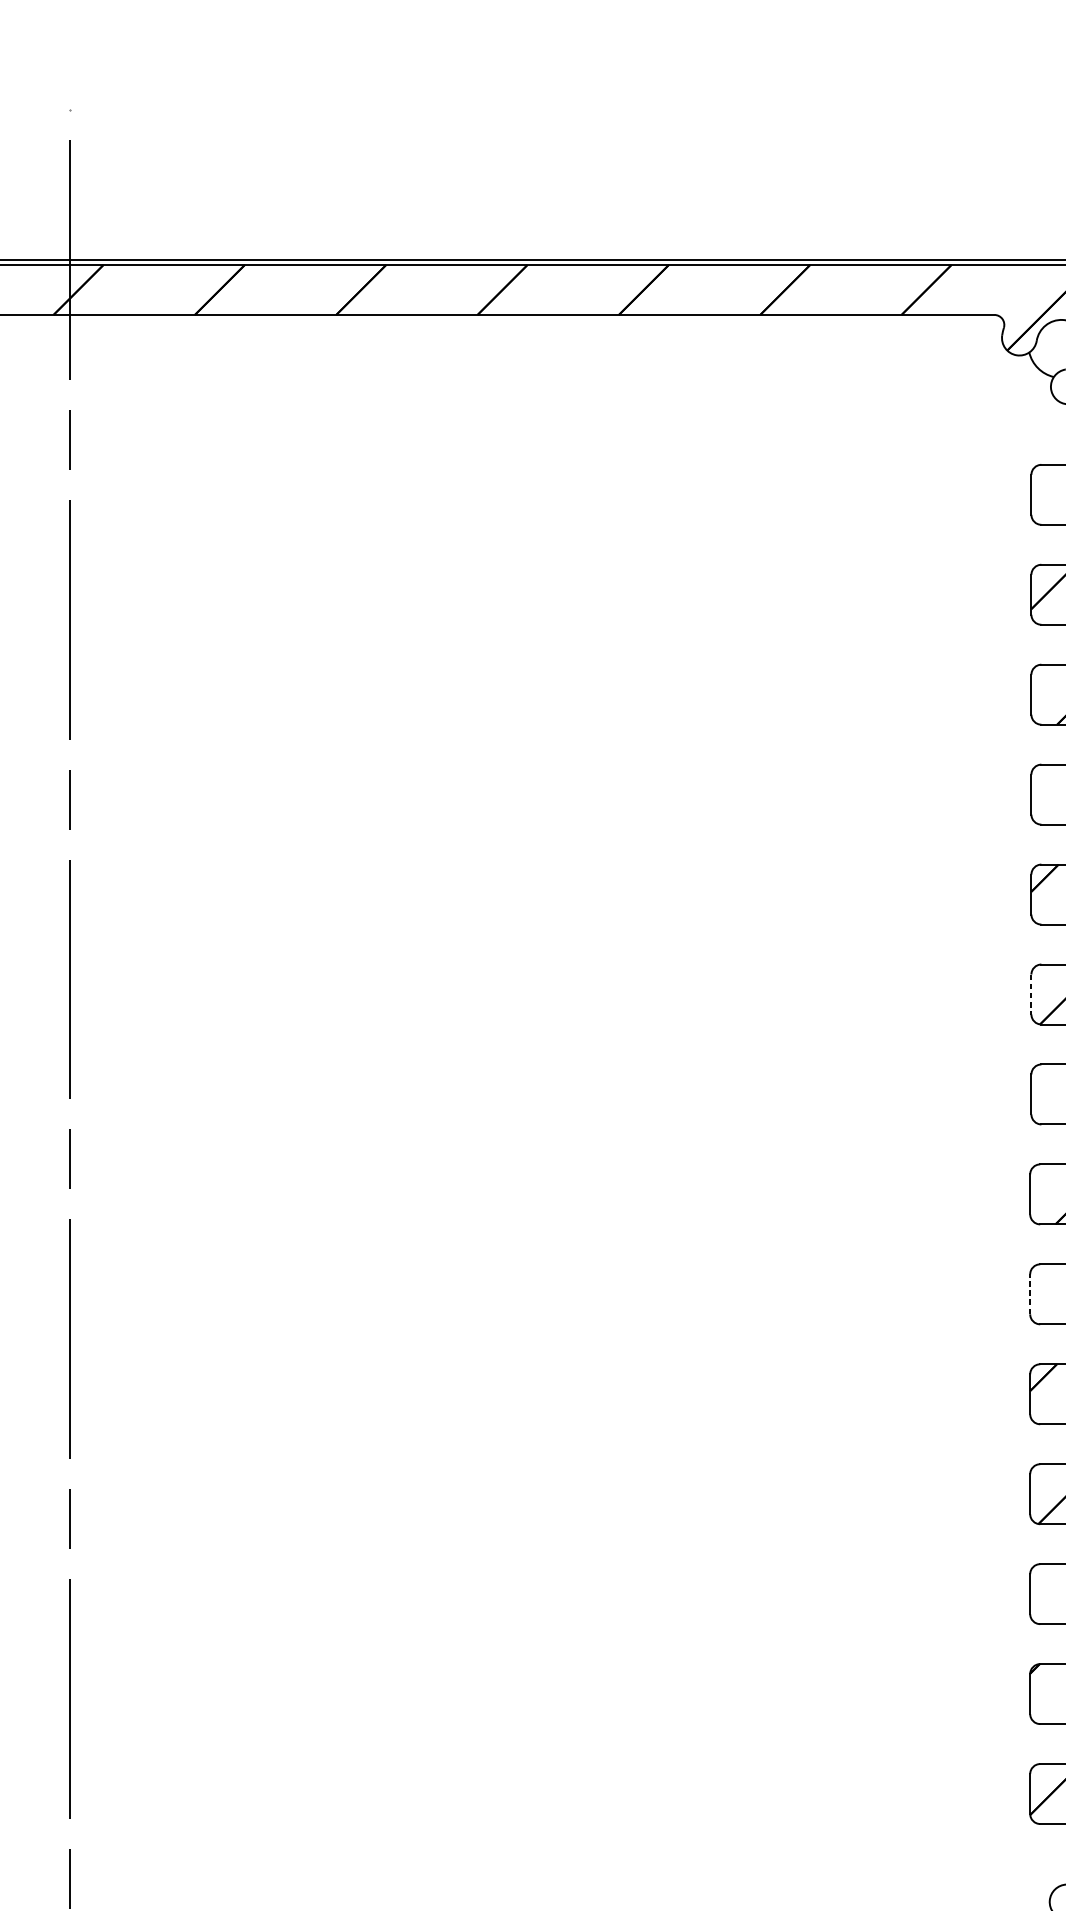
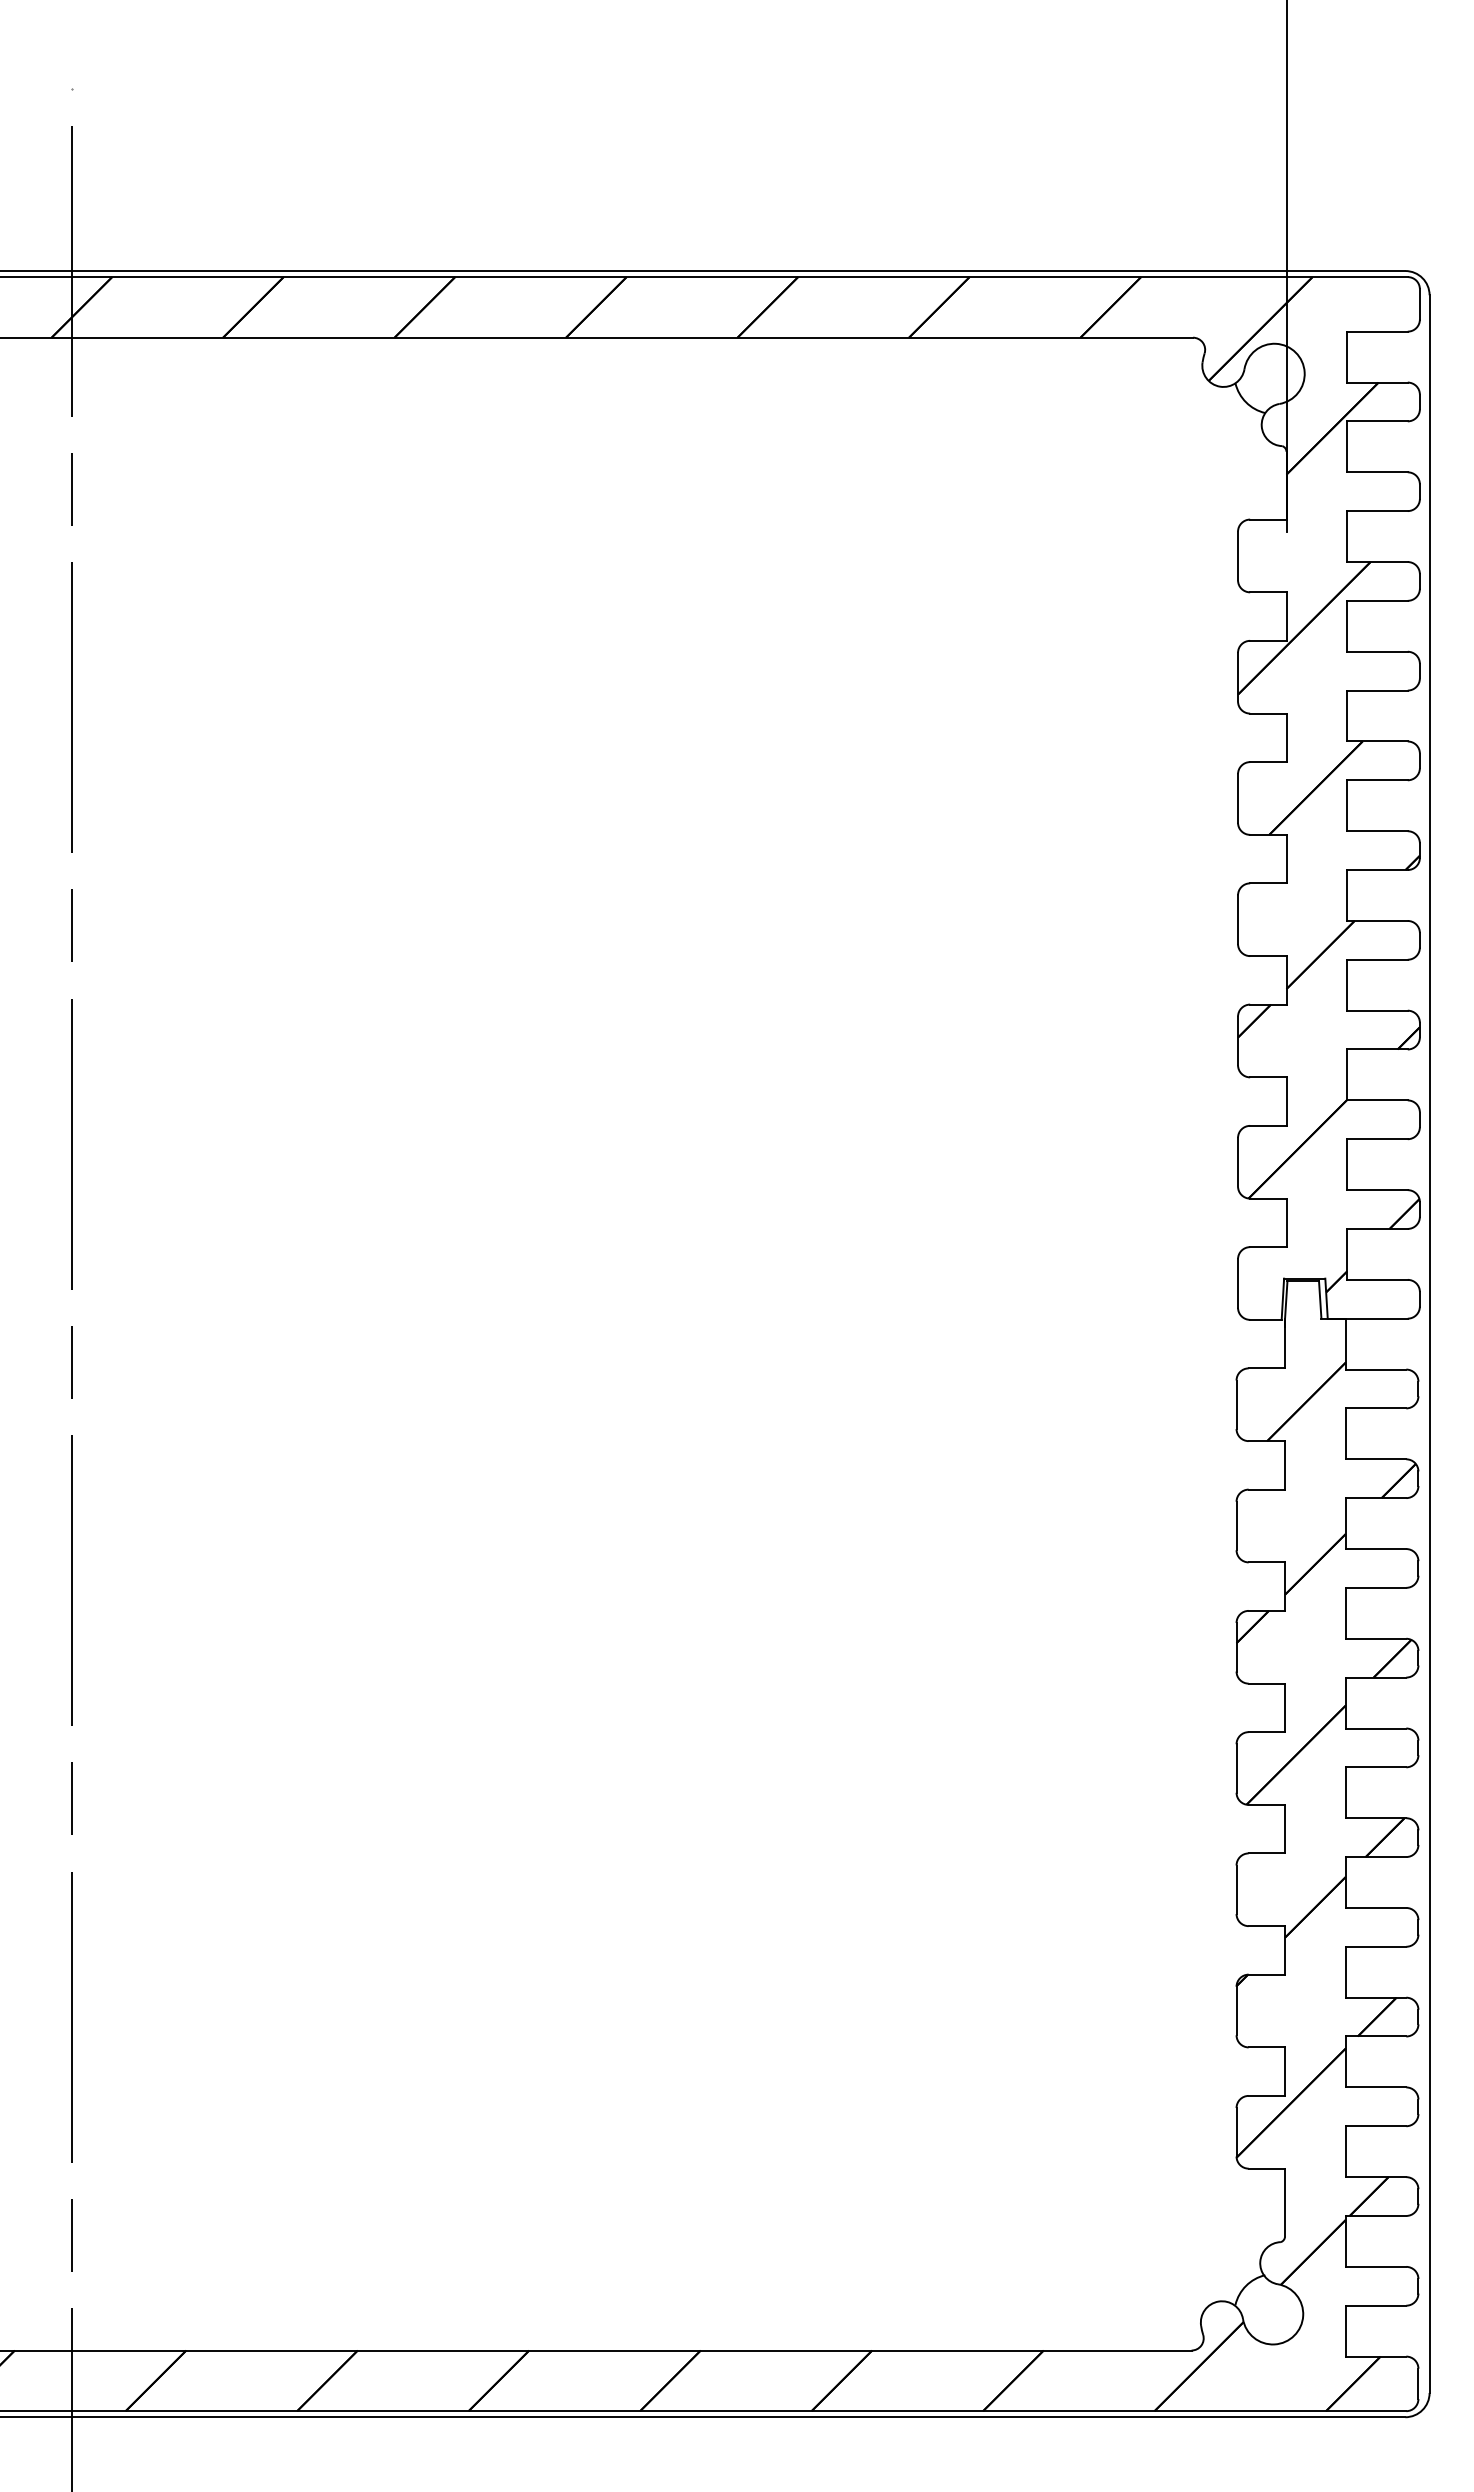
line: (1031, 994) -> (1238, 1162), dashed -> solid
line: (1030, 1293) -> (1236, 1525), dashed -> solid

